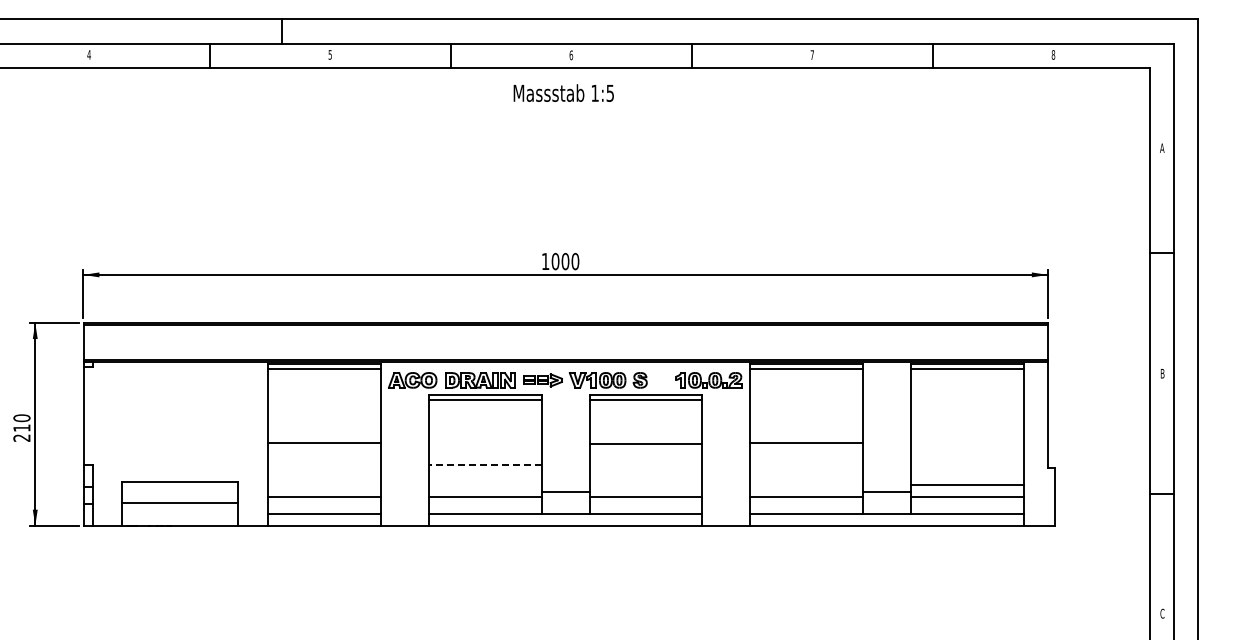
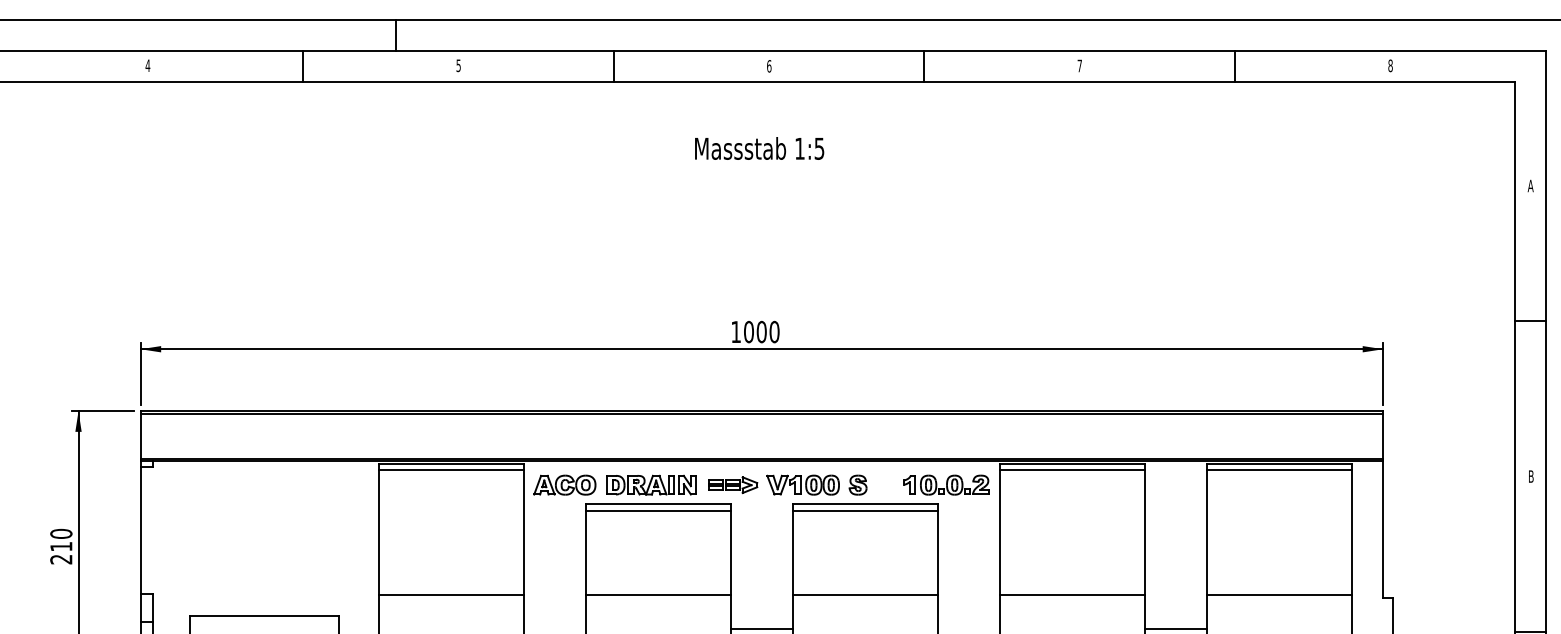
text: (563, 92) -> (759, 147), moved
line: (324, 443) -> (451, 594), moved
line: (806, 443) -> (1072, 594), moved
line: (645, 444) -> (864, 594), moved
line: (484, 465) -> (657, 594), dashed -> solid
line: (967, 485) -> (1279, 594), moved

